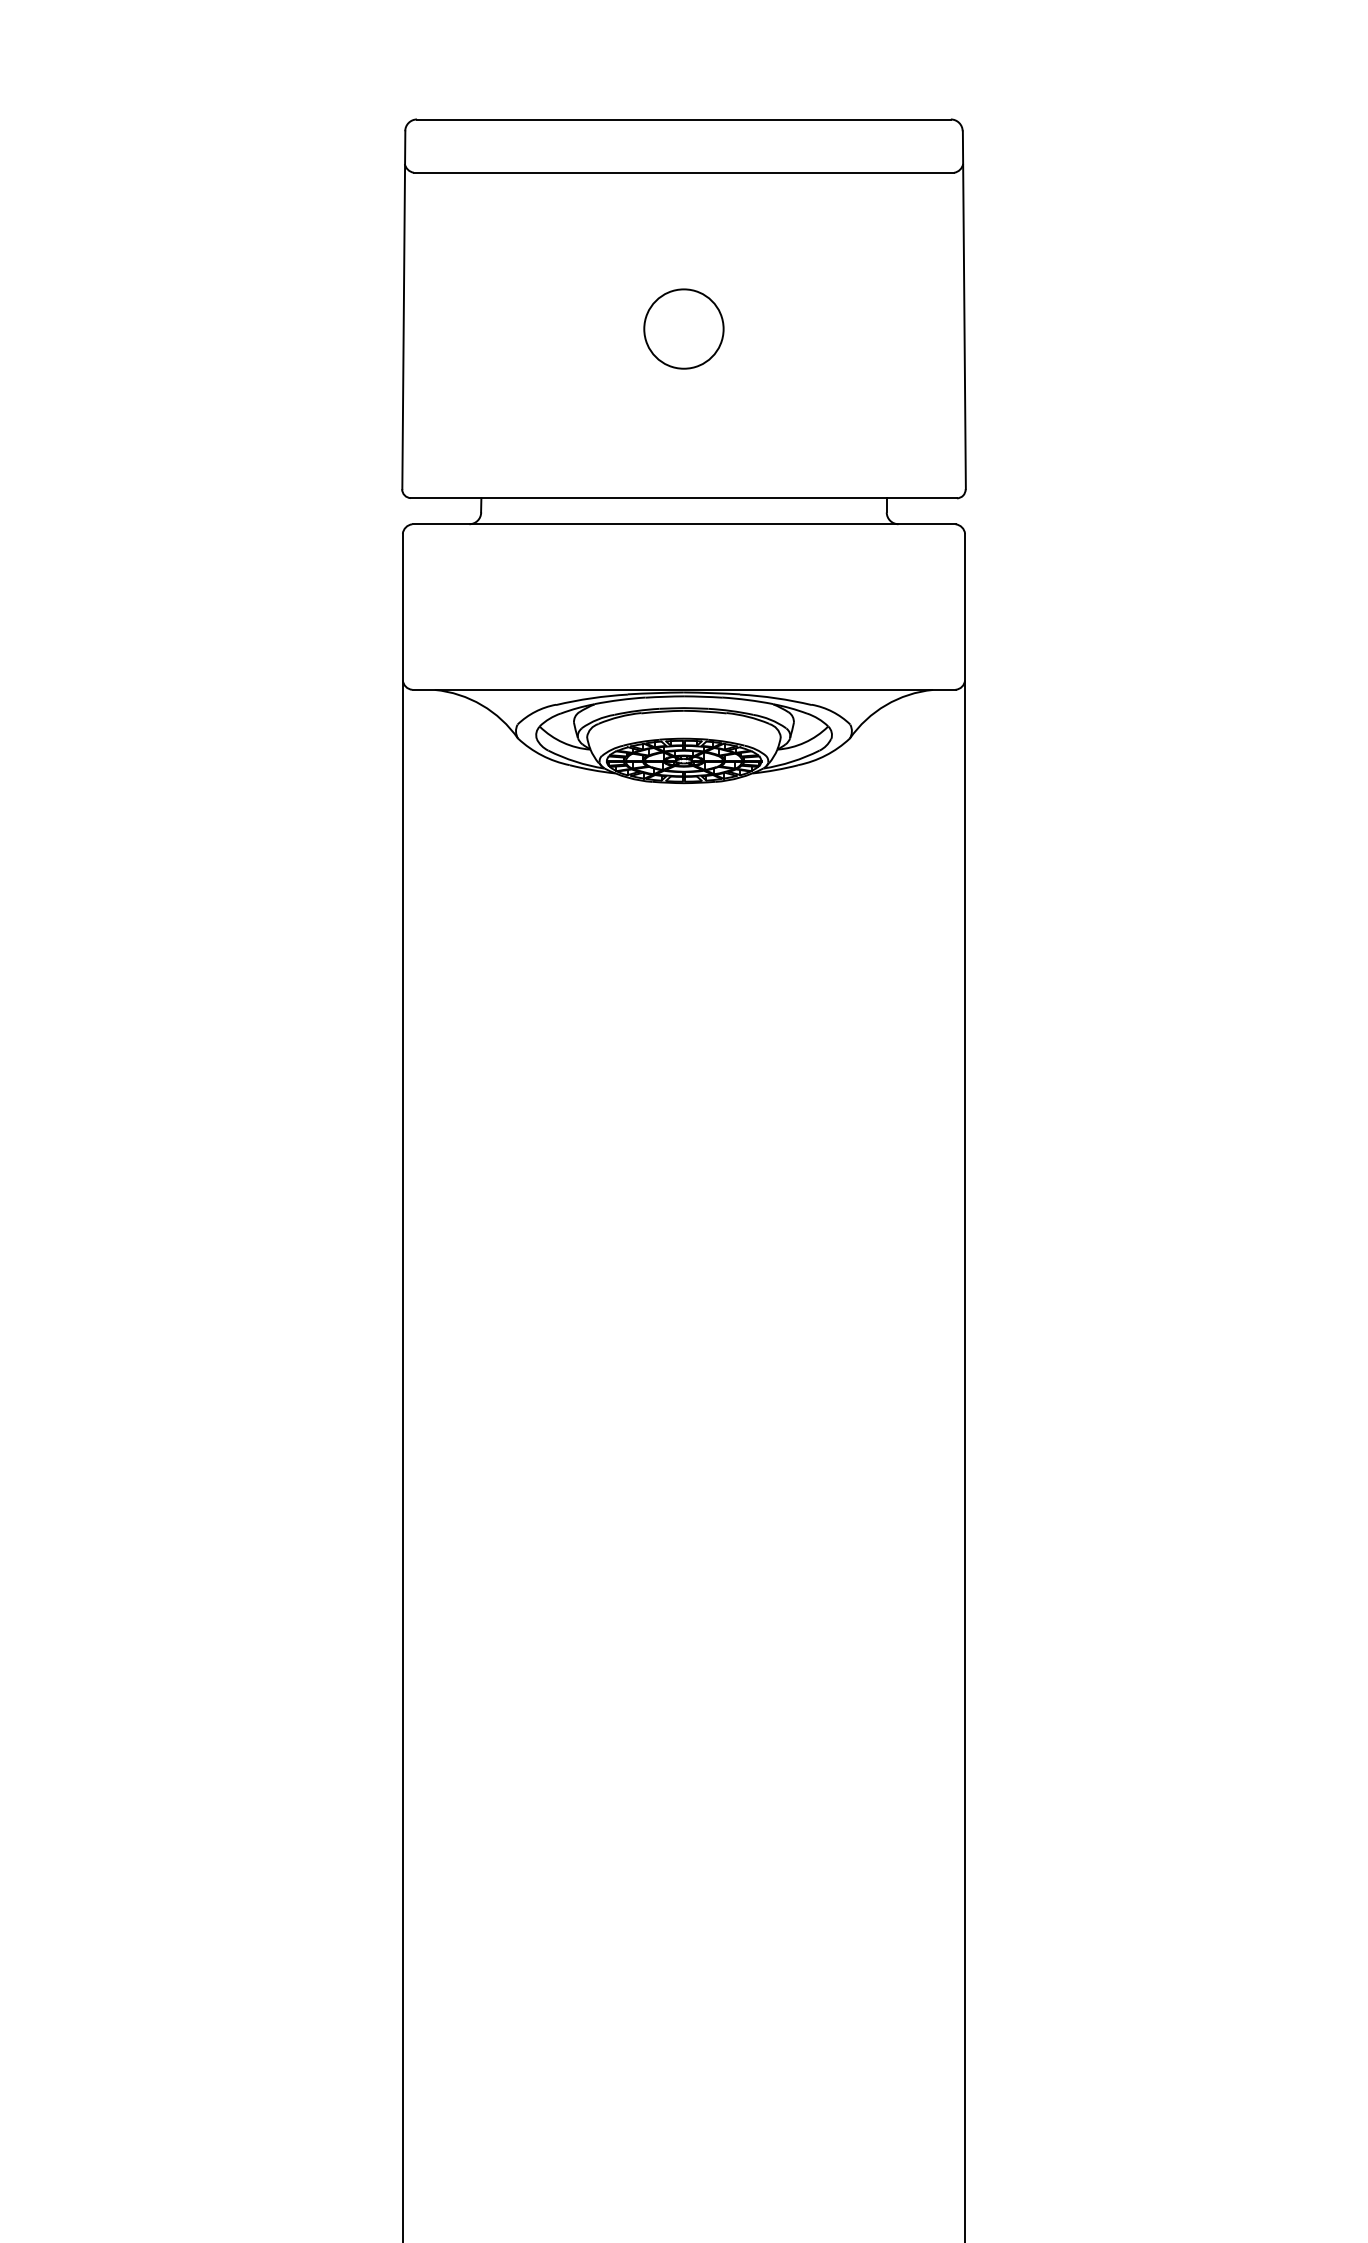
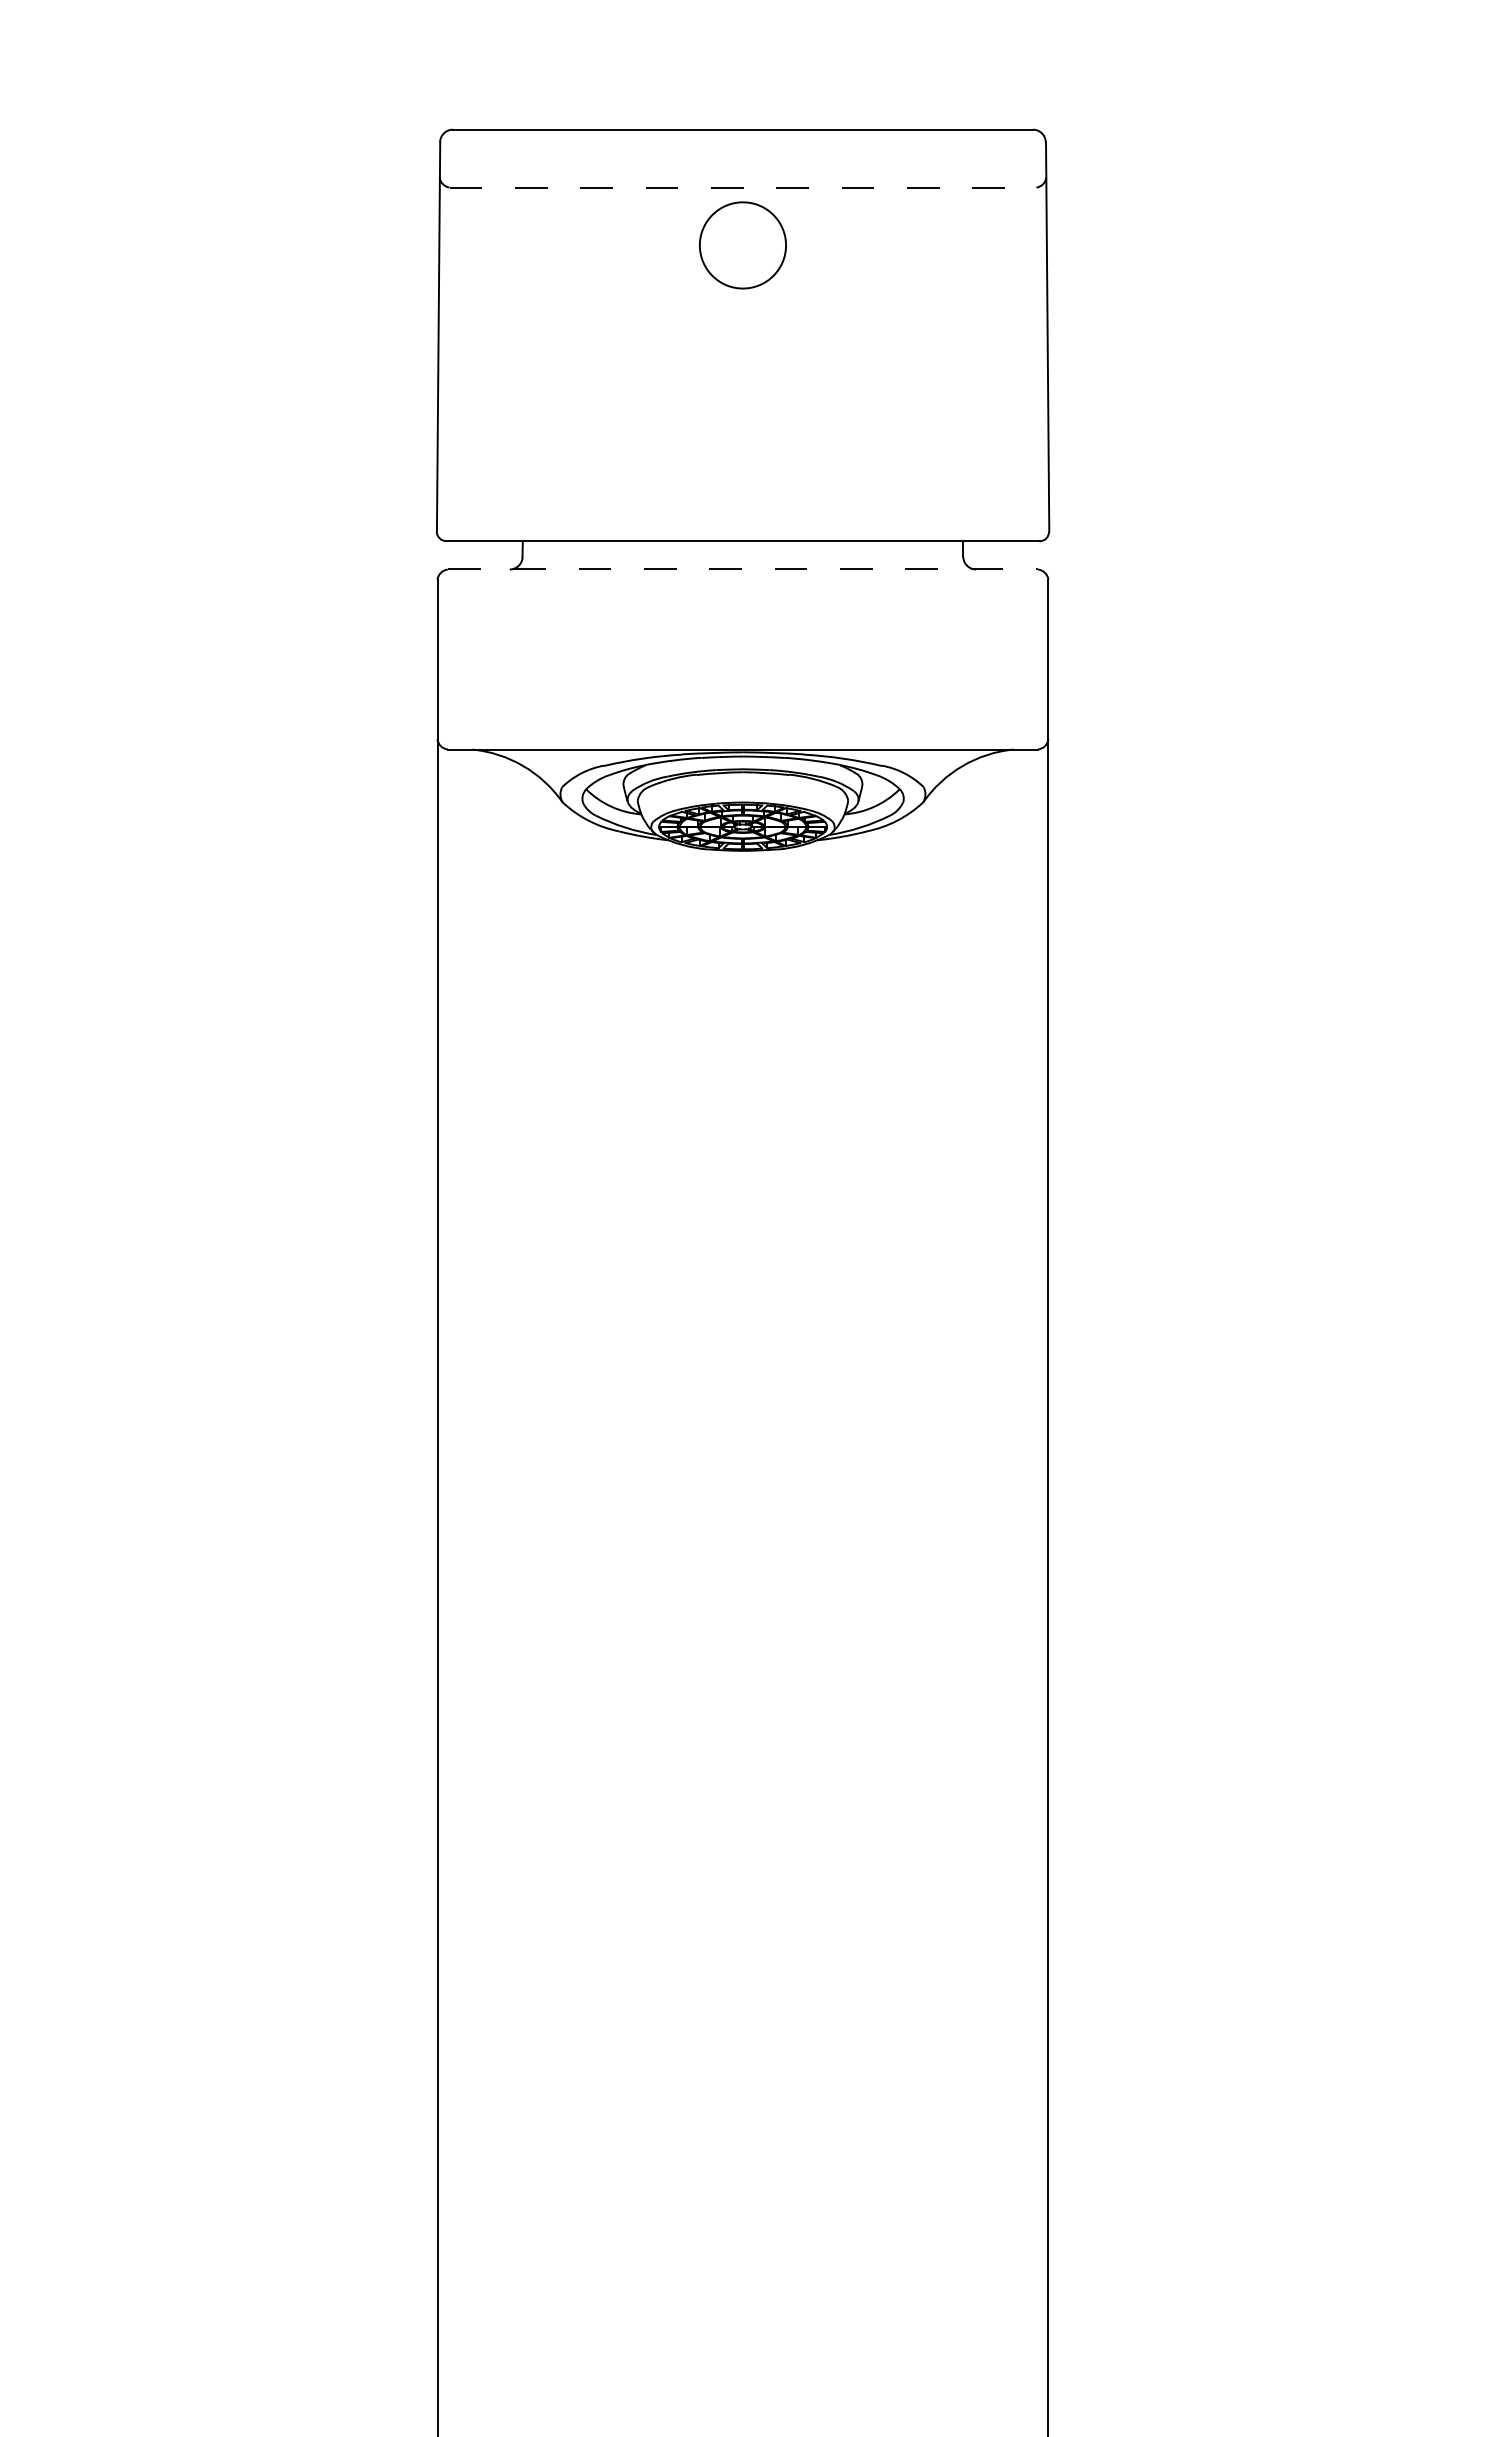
line: (684, 172) -> (743, 187), solid -> dashed
circle: (683, 329) -> (742, 245), moved
line: (684, 524) -> (743, 569), solid -> dashed

